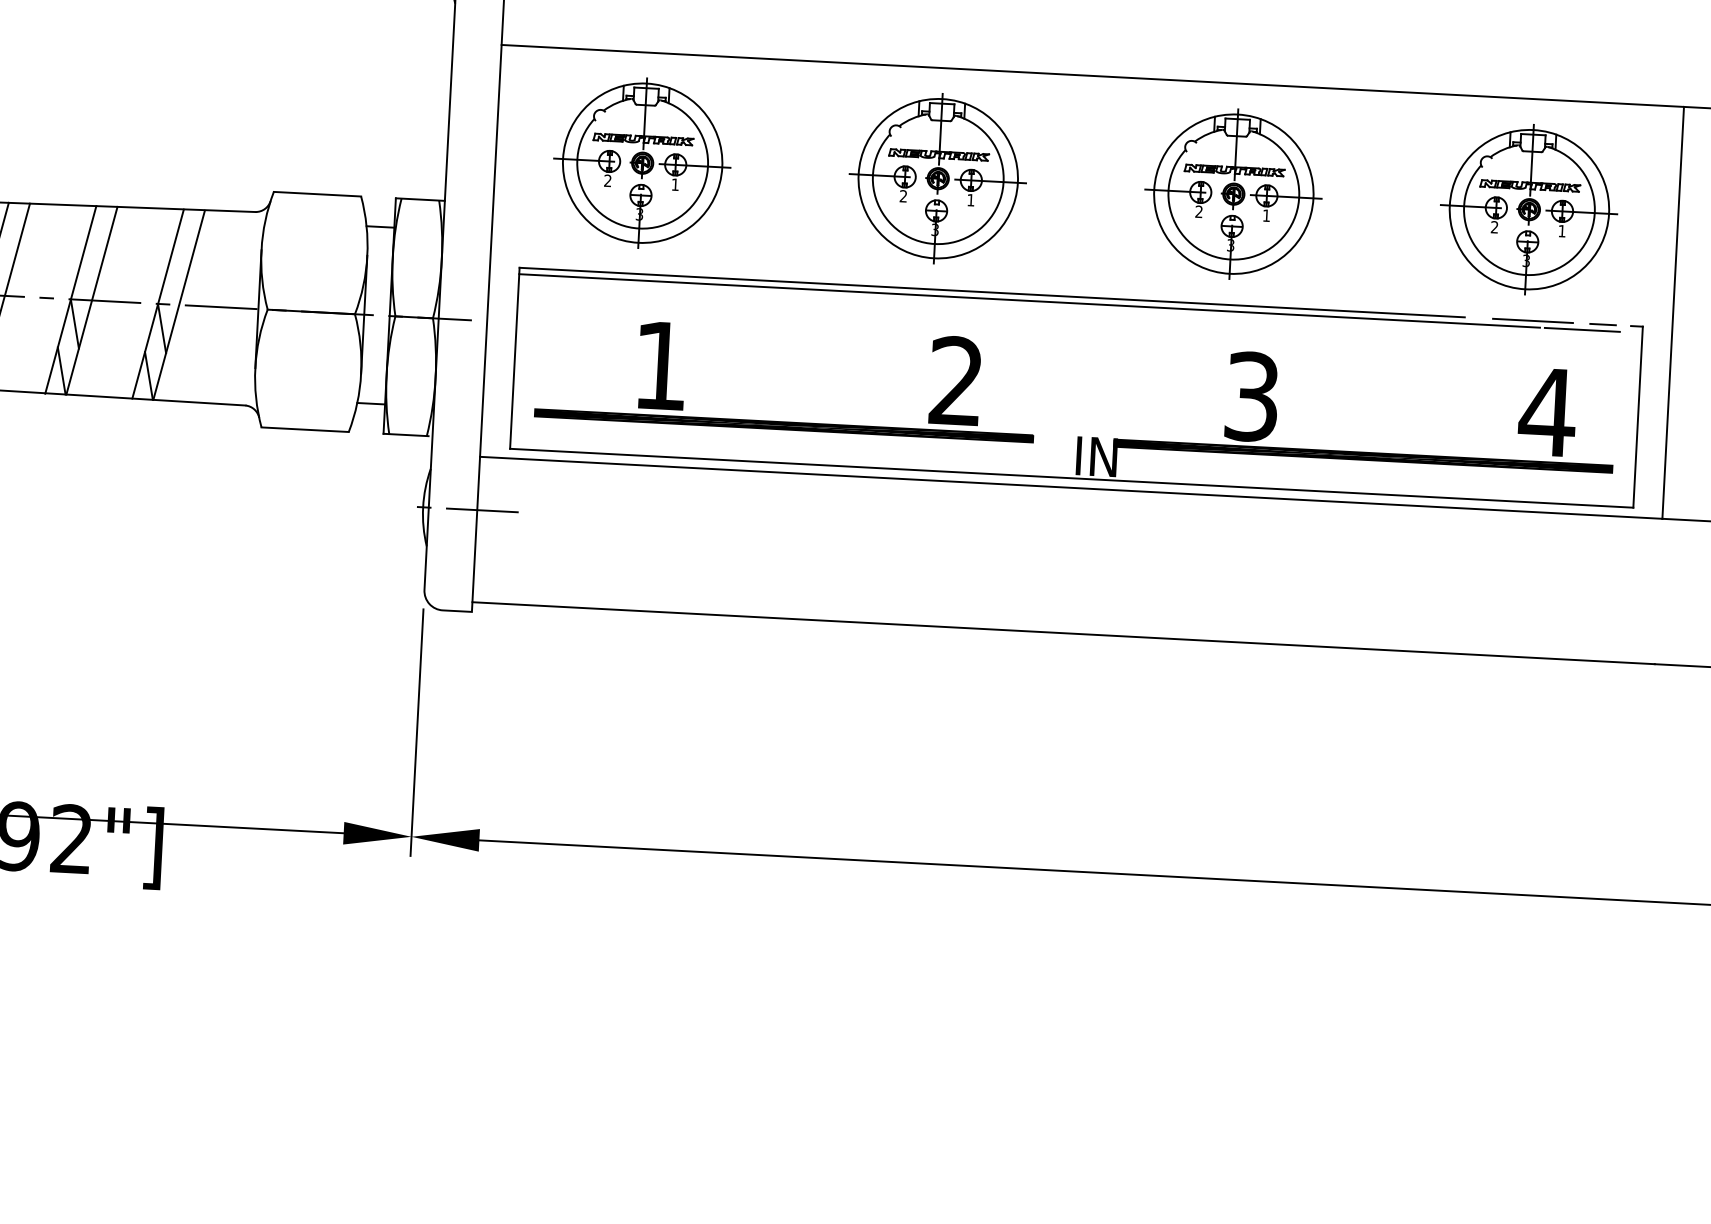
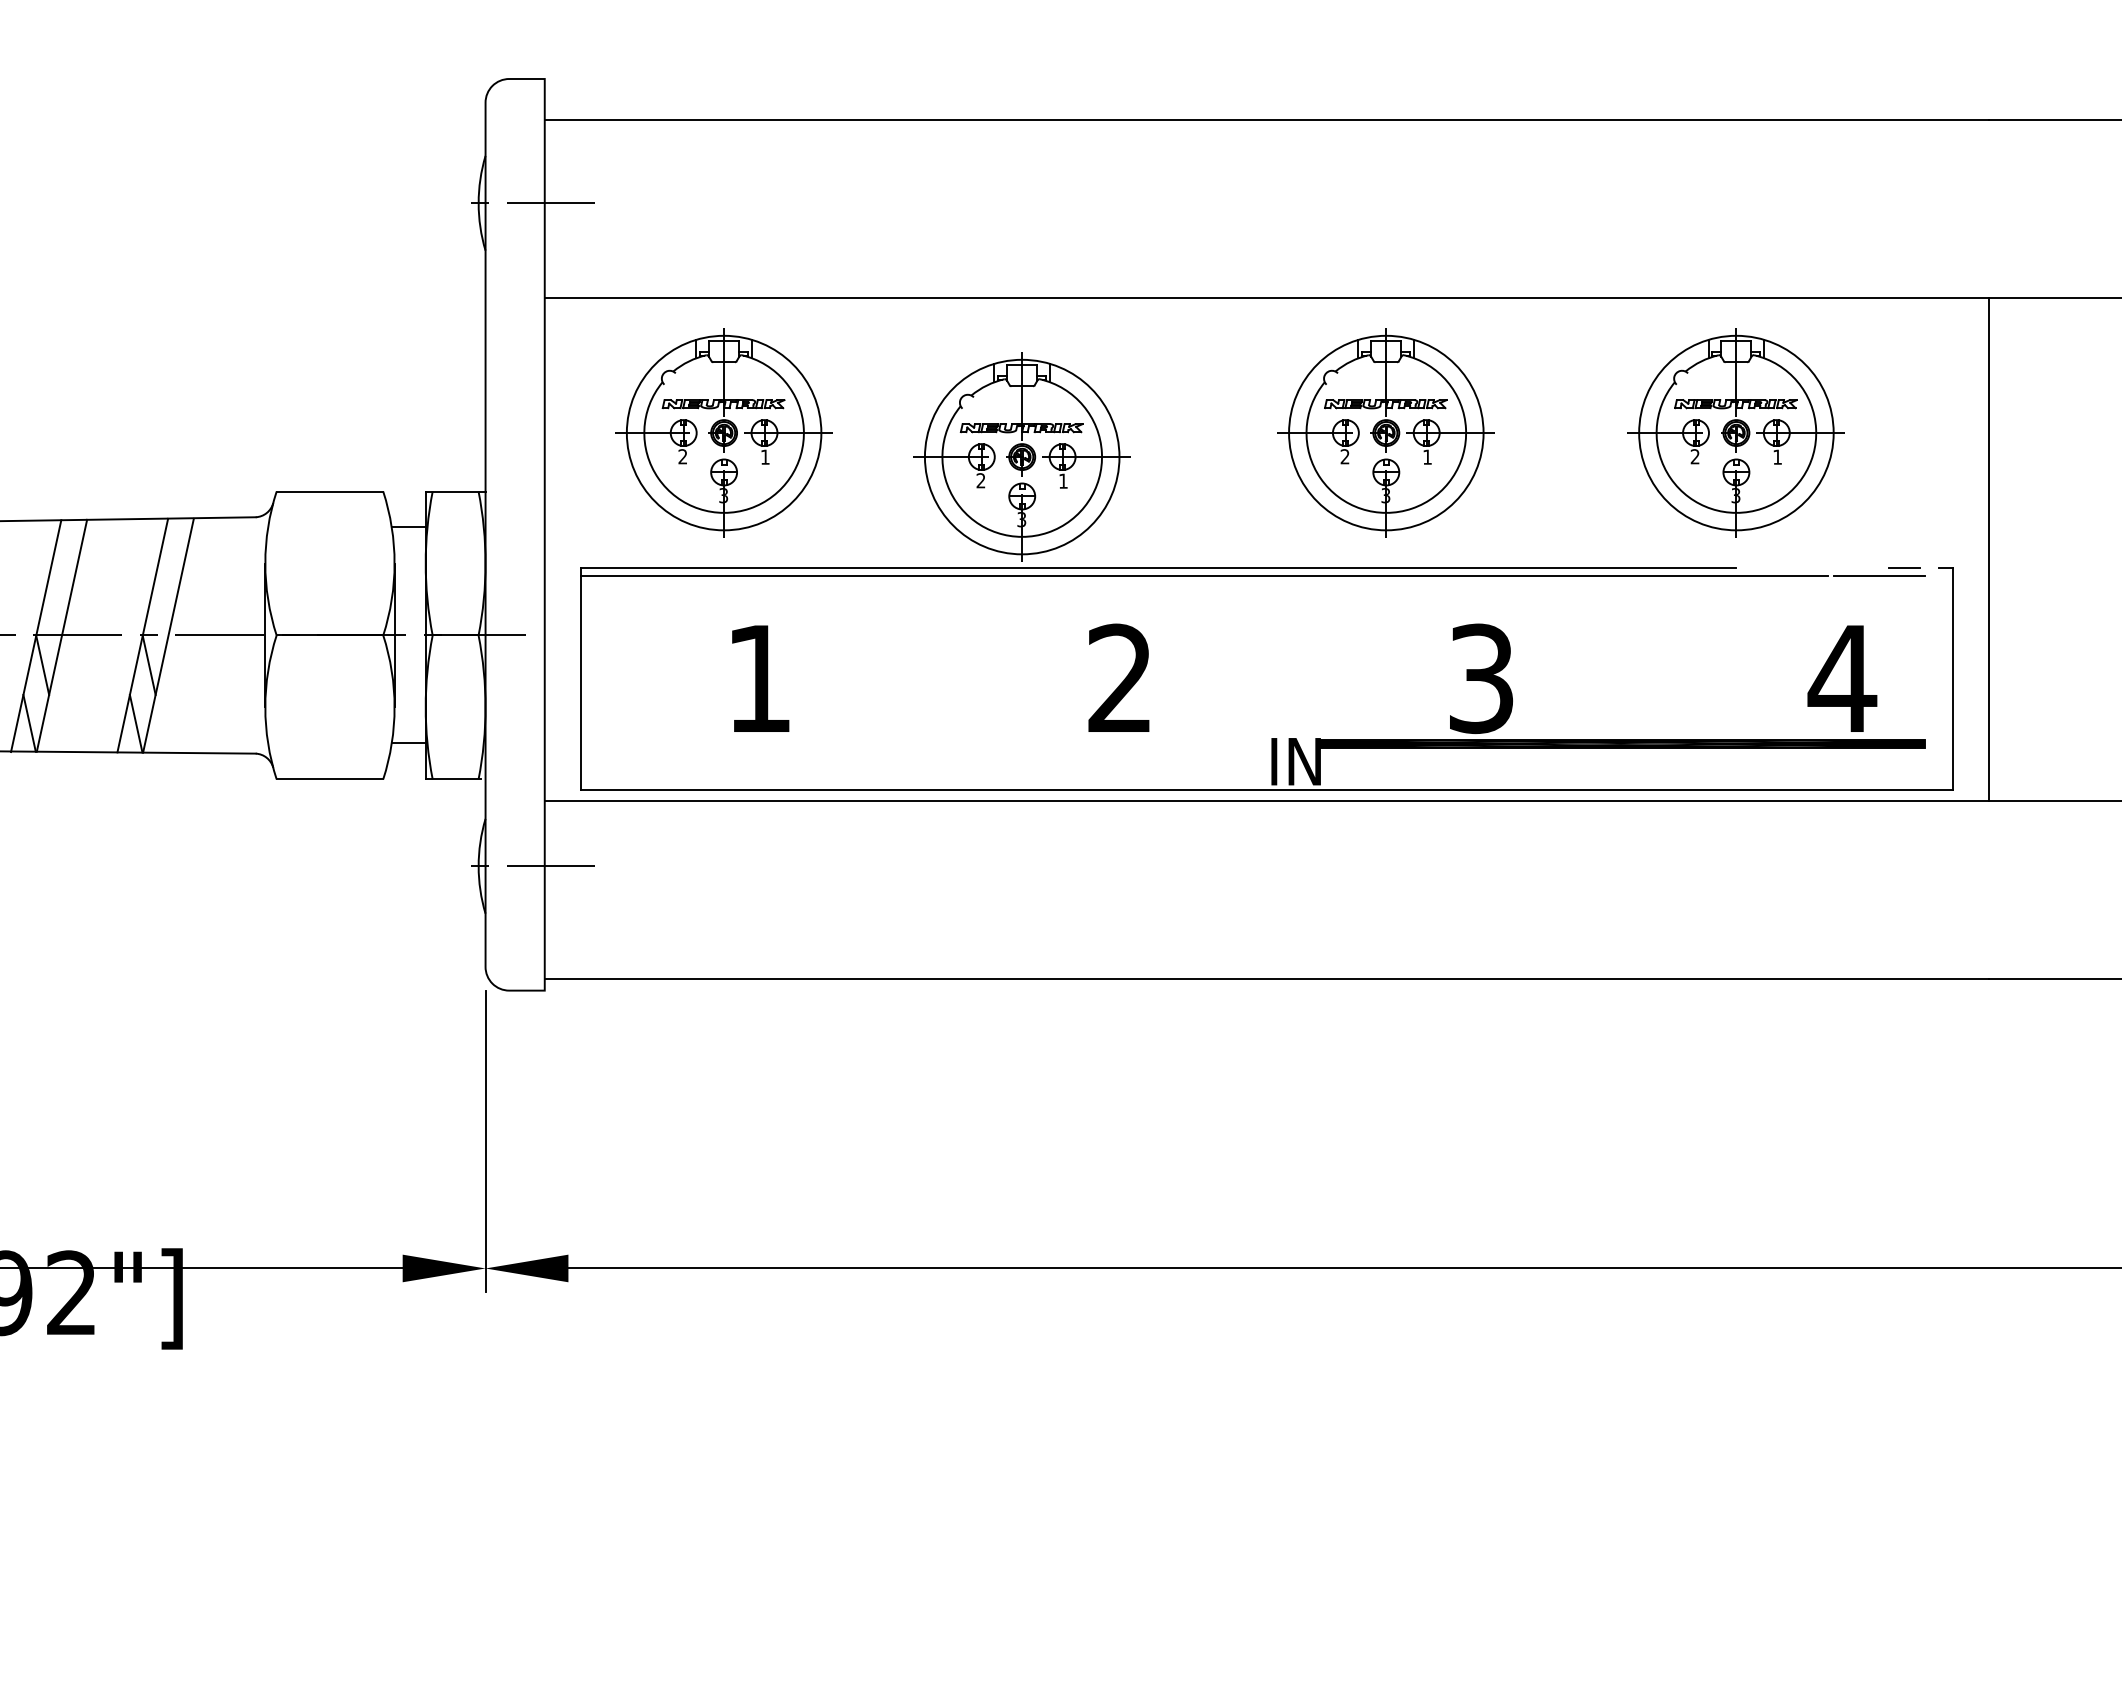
part: (937, 178) -> (1021, 456), moved
part: (1233, 193) -> (1385, 432), moved
part: (1528, 209) -> (1735, 432), moved
line: (1532, 321) -> (1818, 568), removed
part: (783, 425) -> (912, 743), removed

